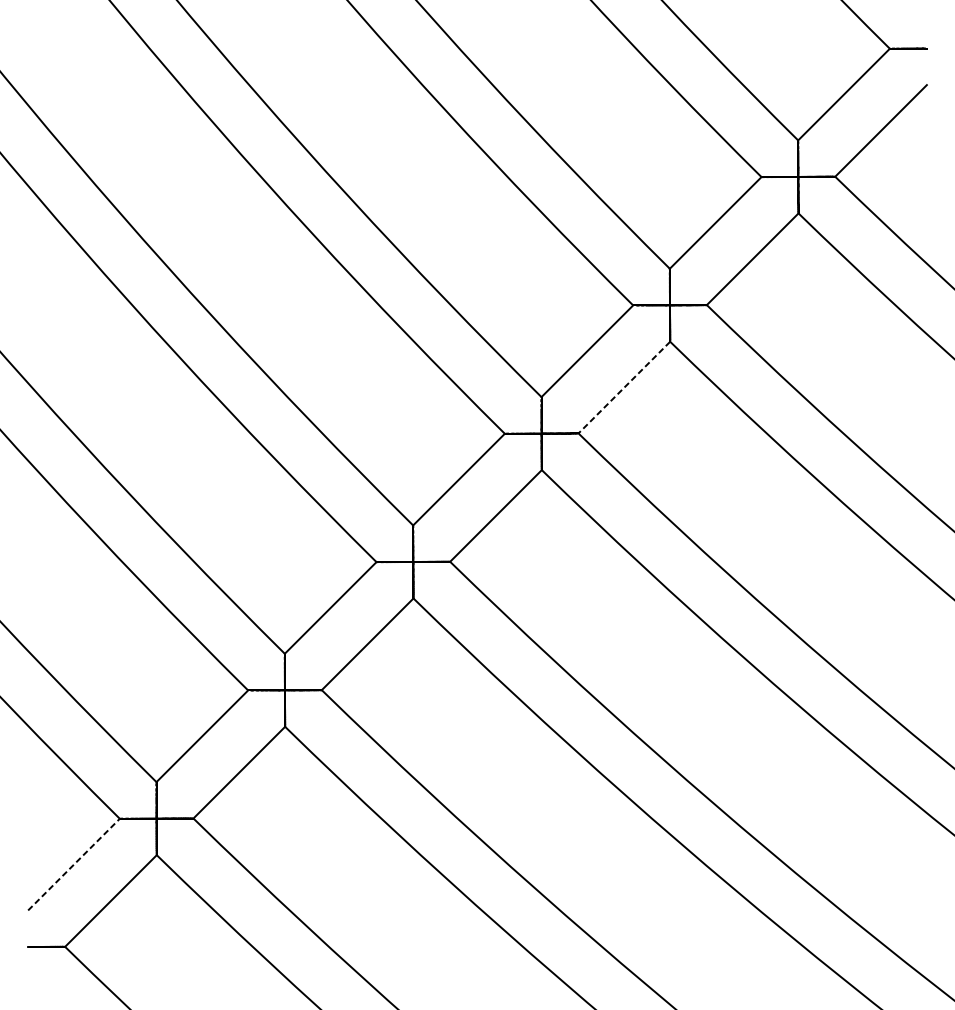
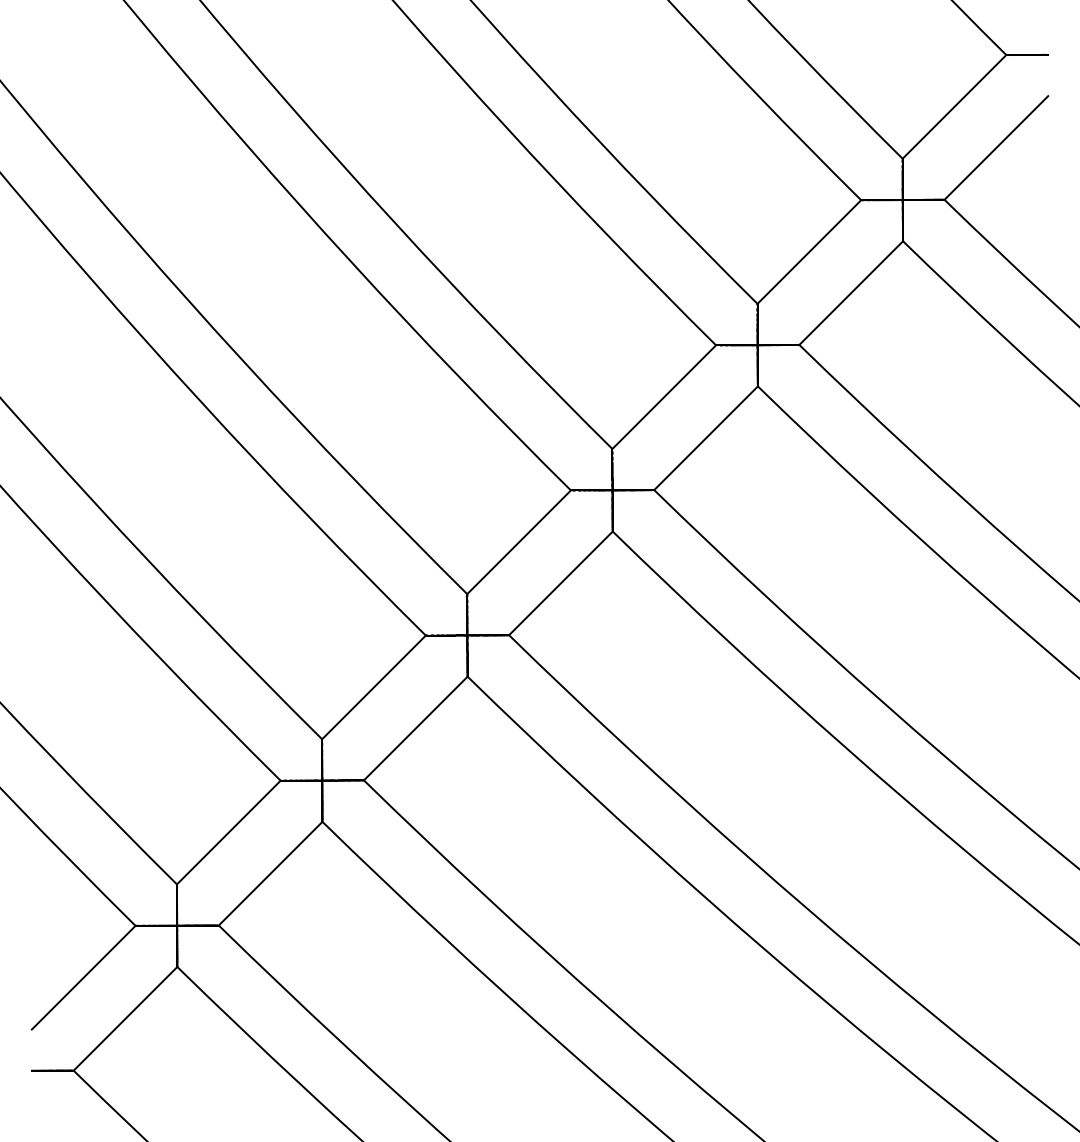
line: (623, 387) -> (705, 438), dashed -> solid
line: (74, 864) -> (84, 977), dashed -> solid

